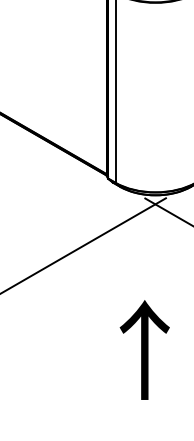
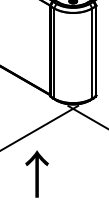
text: (143, 348) -> (36, 173), moved

